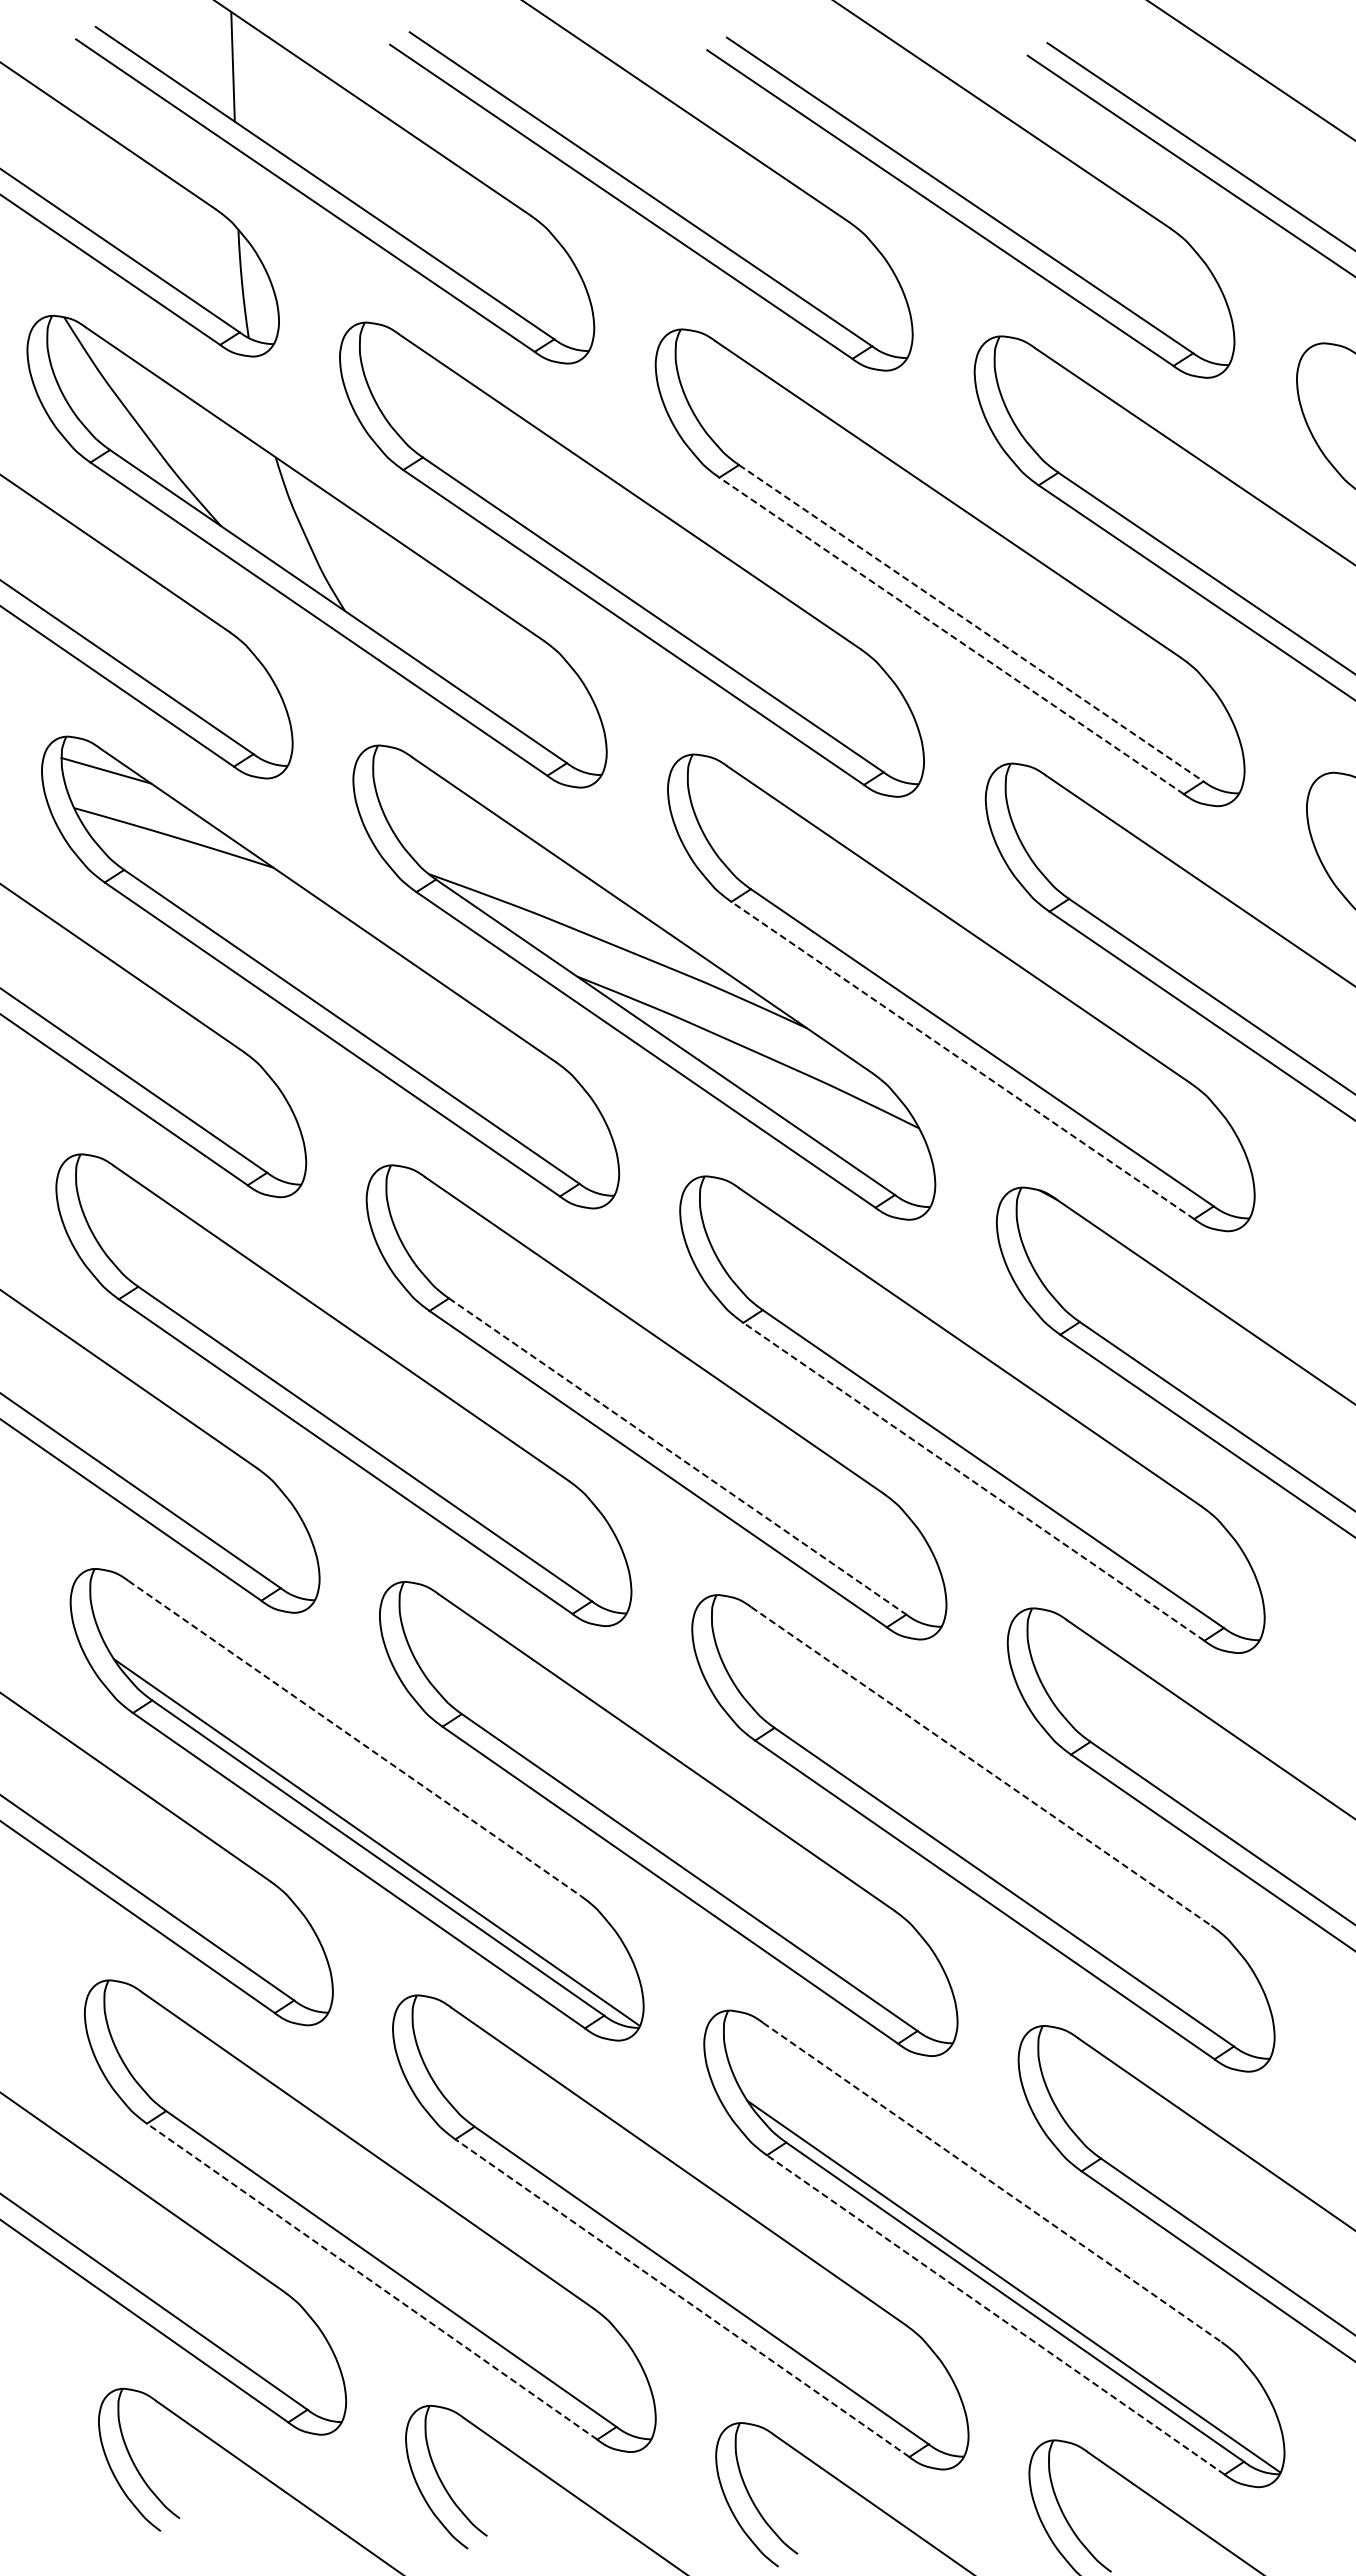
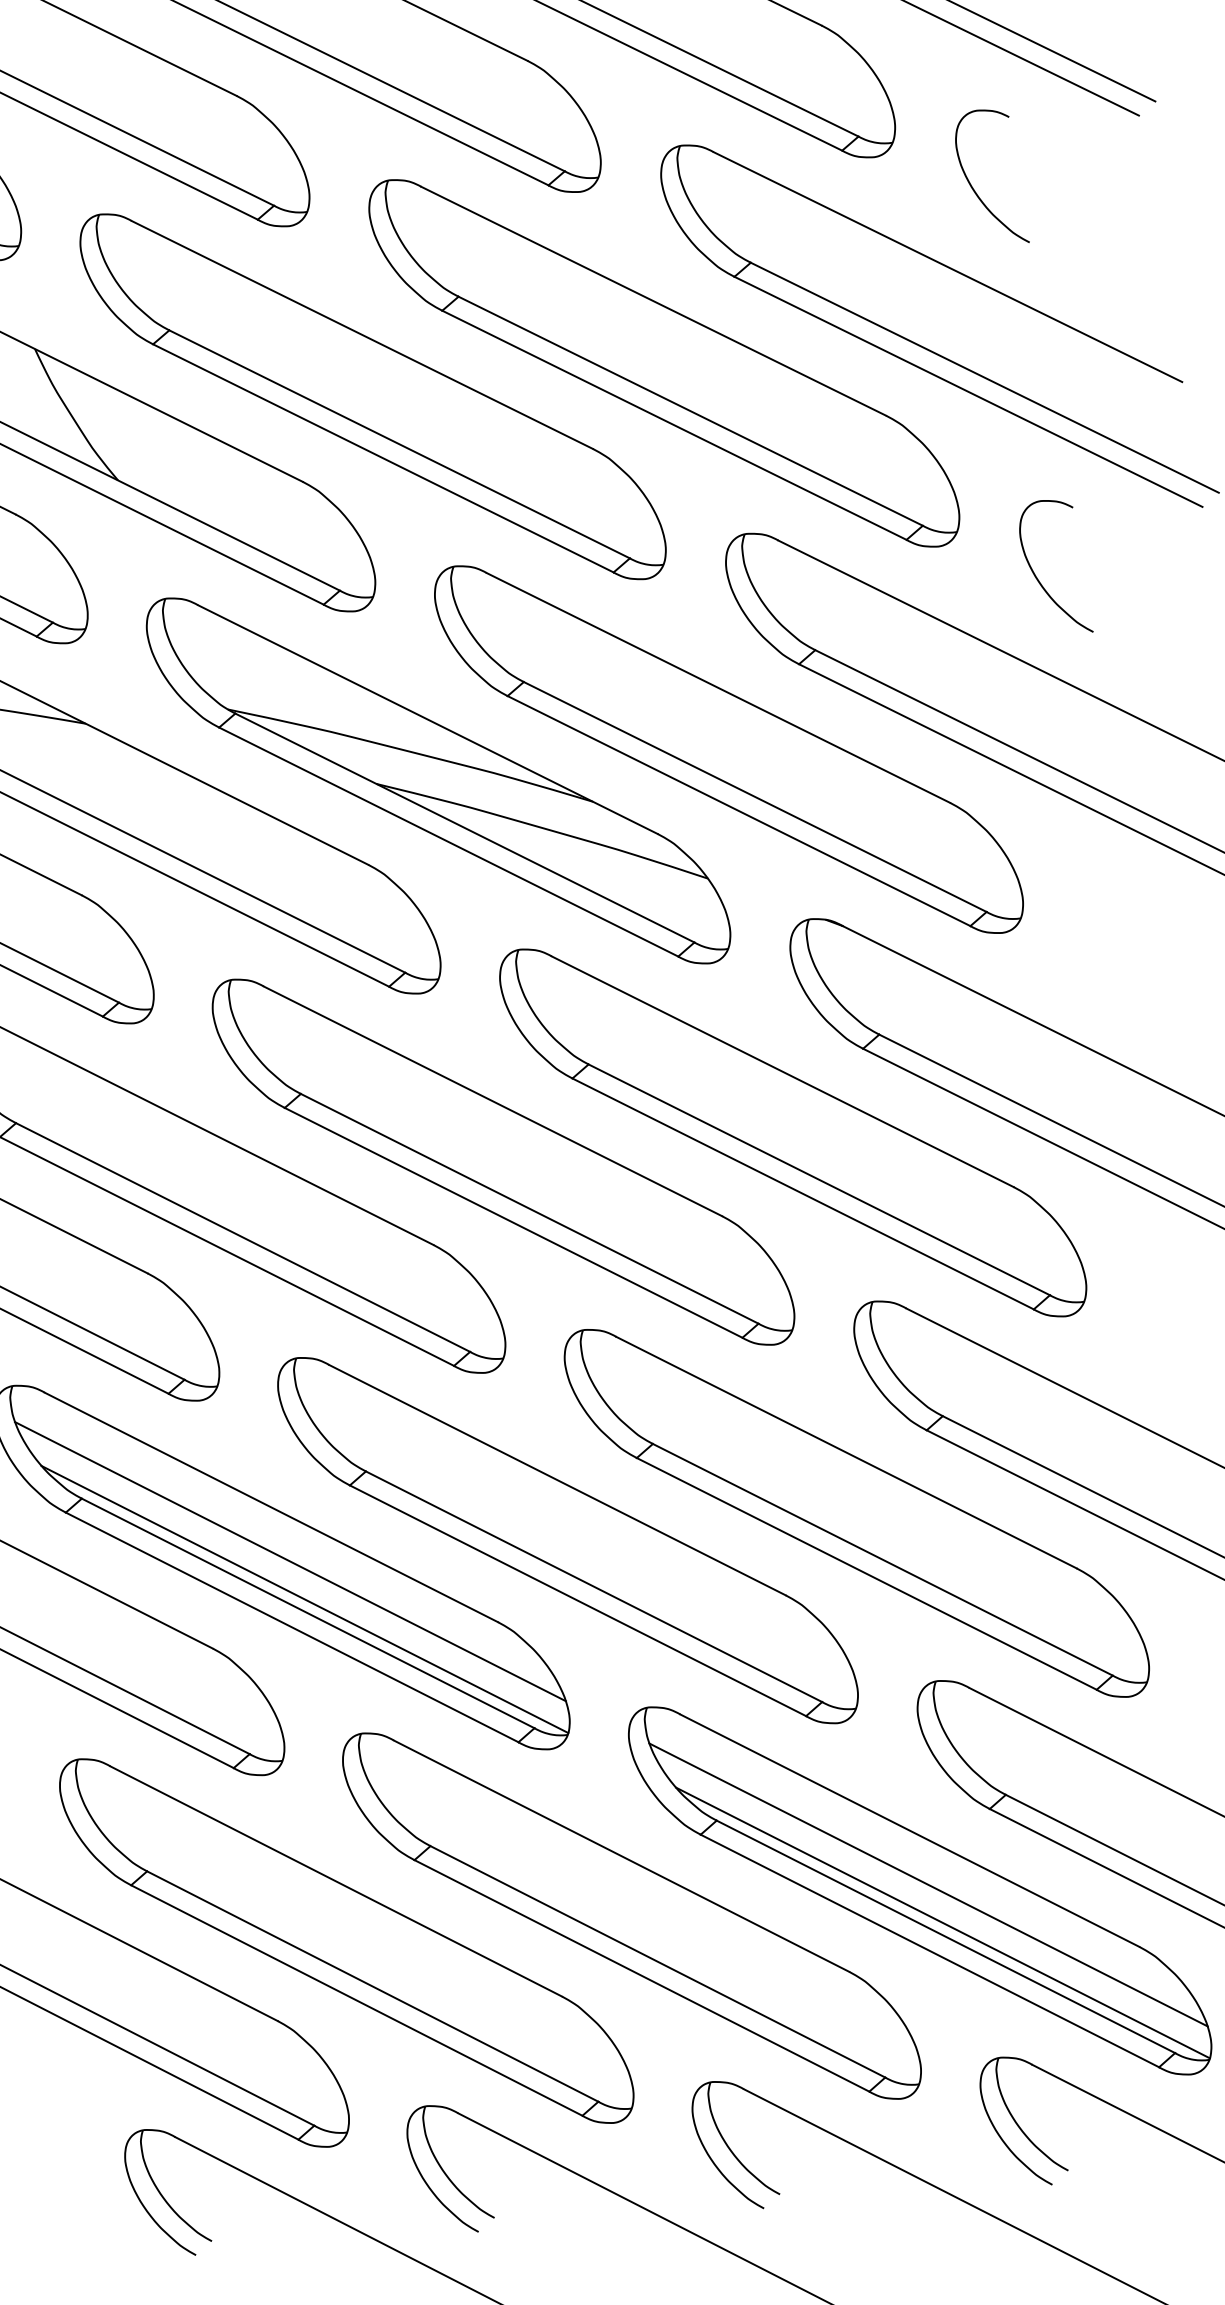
line: (971, 623) -> (690, 411), dashed -> solid
line: (951, 635) -> (674, 424), dashed -> solid
line: (962, 1060) -> (738, 811), dashed -> solid
line: (678, 1456) -> (530, 1208), dashed -> solid
line: (973, 1481) -> (802, 1193), dashed -> solid
line: (354, 1738) -> (271, 1507), dashed -> solid
line: (981, 1766) -> (846, 1452), dashed -> solid
line: (367, 1799) -> (290, 1561), added
line: (992, 2182) -> (909, 1830), dashed -> solid
line: (1004, 2243) -> (928, 1884), added
line: (371, 2281) -> (356, 2000), dashed -> solid
line: (682, 2297) -> (641, 1975), dashed -> solid
line: (995, 2314) -> (929, 1950), dashed -> solid

